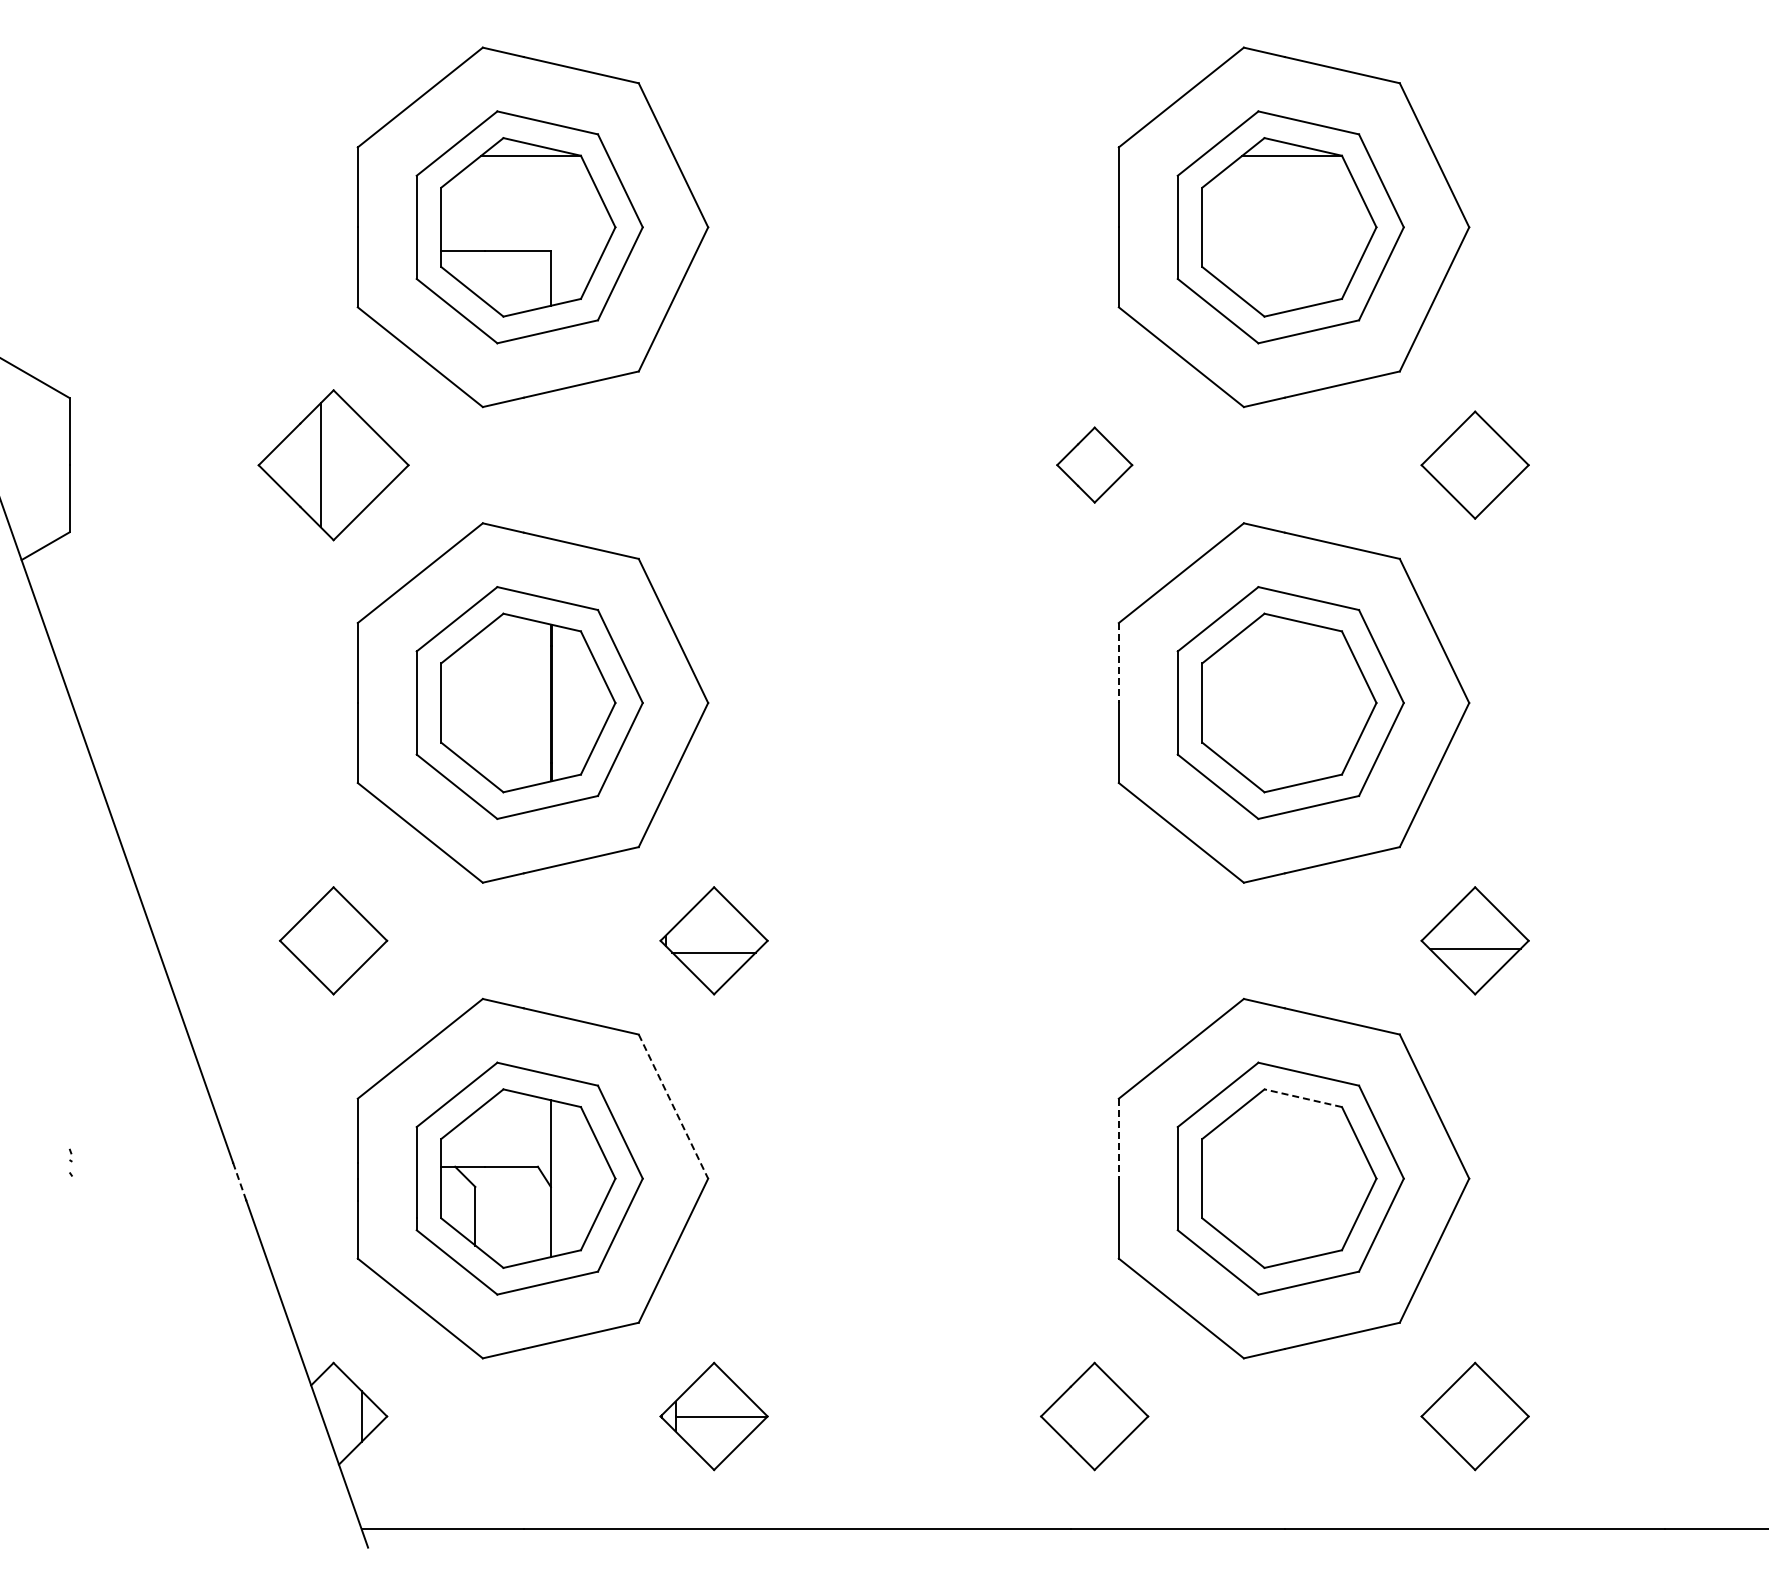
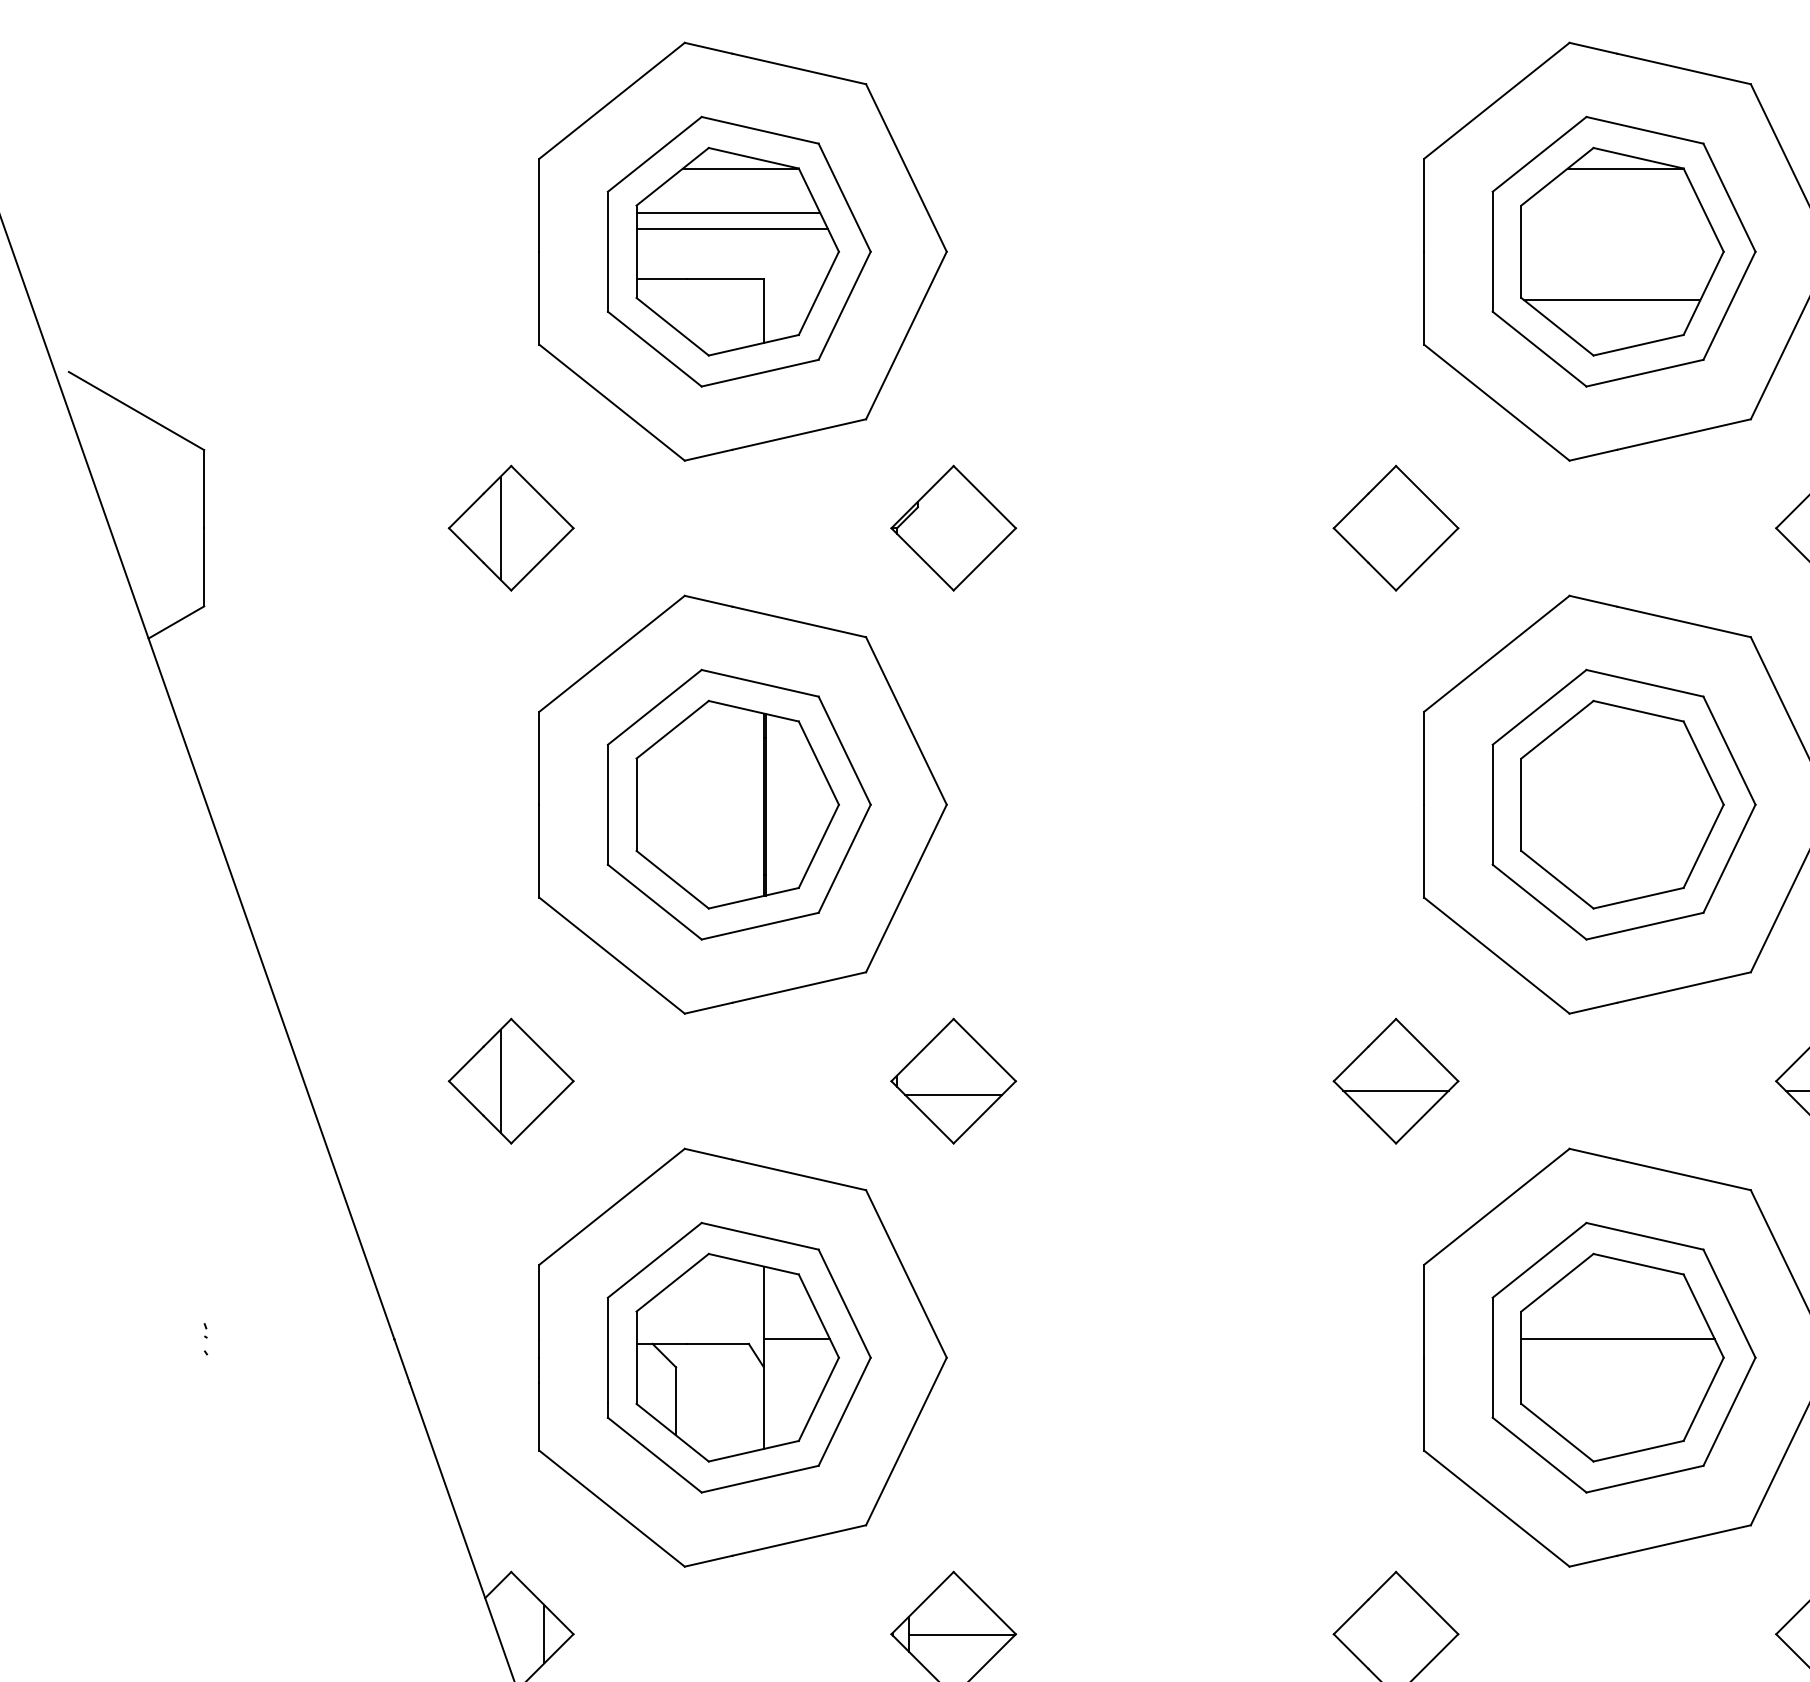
line: (520, 193) -> (728, 212), added
line: (523, 207) -> (732, 228), added
line: (1280, 269) -> (1612, 300), added
part: (333, 464) -> (511, 527), size x0.71
part: (713, 464) -> (952, 527), added
part: (1094, 464) -> (1395, 527), size x1.43
line: (1118, 663) -> (1423, 758), dashed -> solid
line: (324, 940) -> (500, 1080), added
part: (1094, 940) -> (1395, 1080), added
line: (1303, 1098) -> (1638, 1264), dashed -> solid
line: (673, 1106) -> (906, 1273), dashed -> solid
line: (1118, 1138) -> (1423, 1311), dashed -> solid
line: (578, 1162) -> (795, 1338), added
line: (1285, 1162) -> (1617, 1338), added
line: (239, 1181) -> (401, 1361), dashed -> solid

